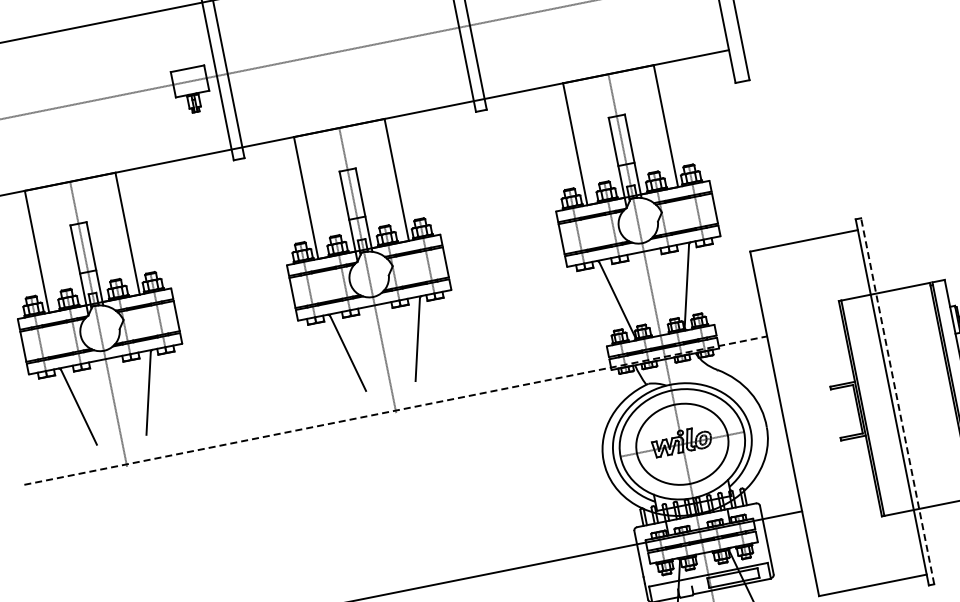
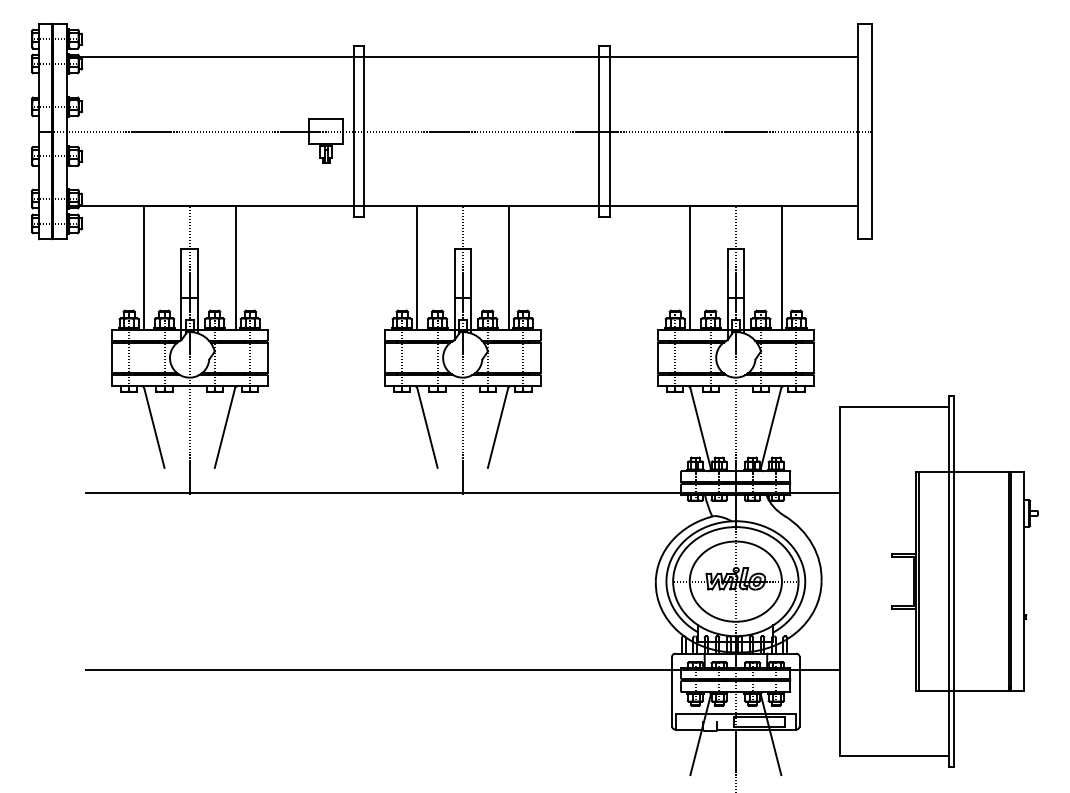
line: (897, 401) -> (954, 581), dashed -> solid
line: (395, 410) -> (462, 492), dashed -> solid

